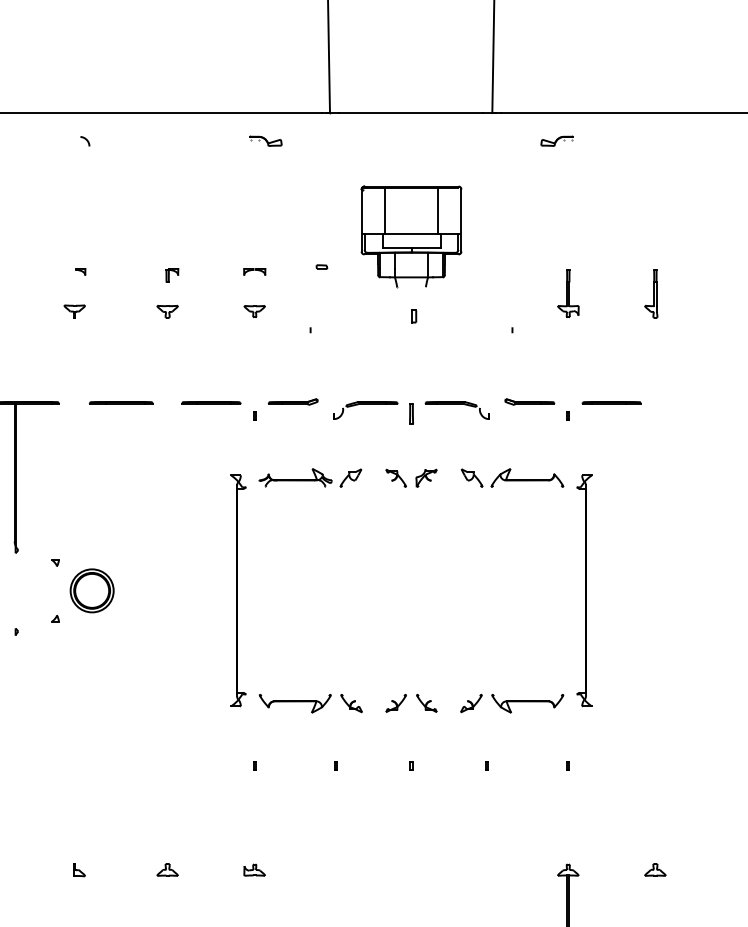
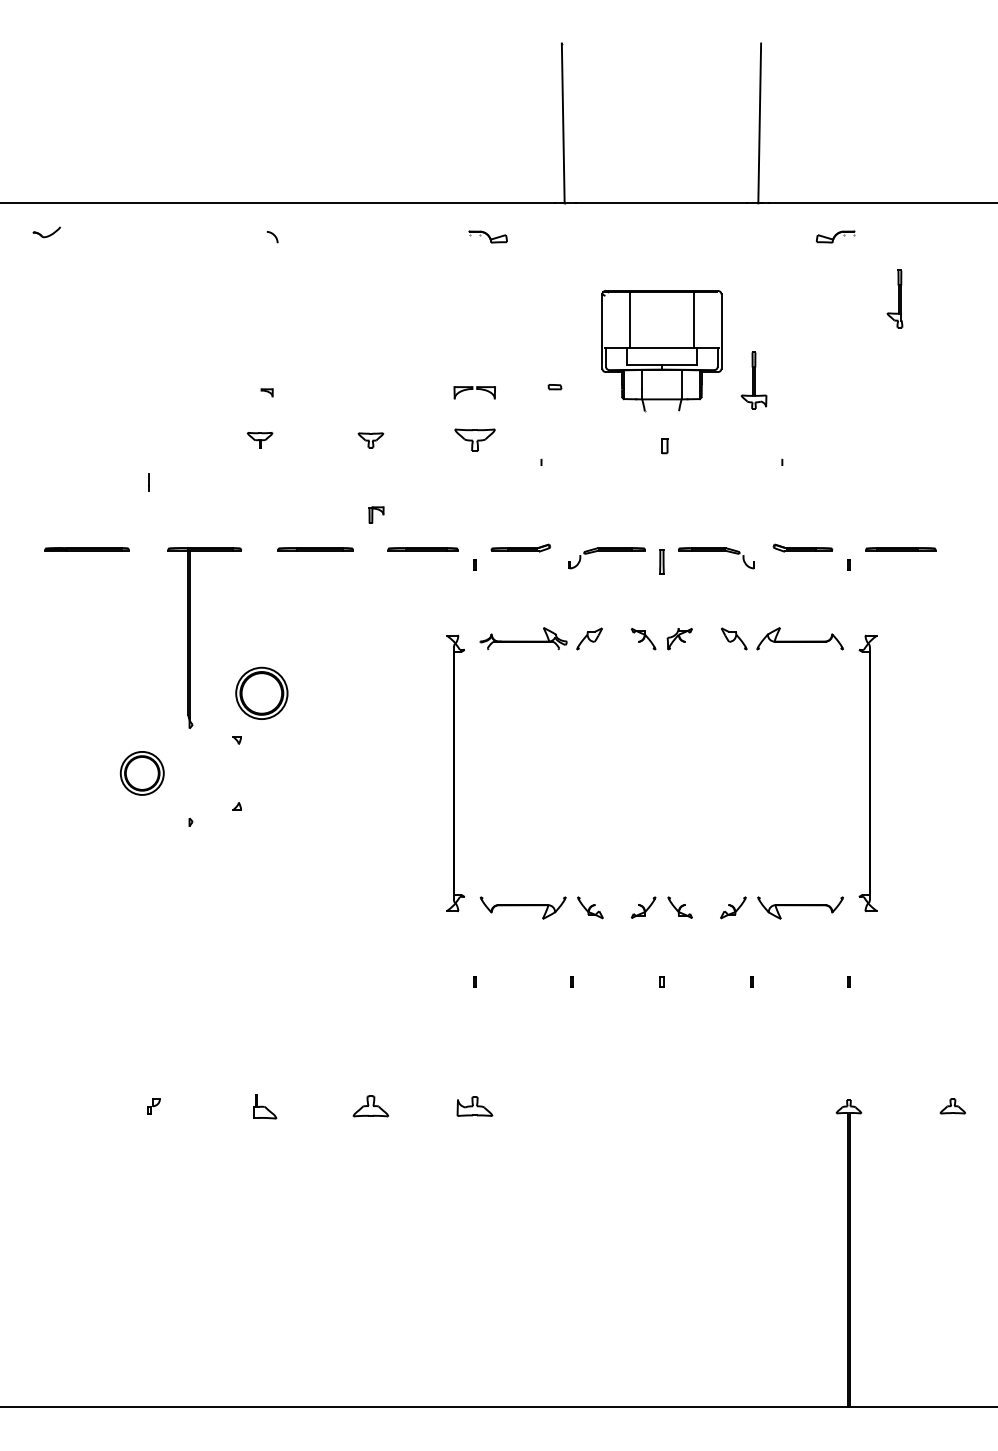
part: (254, 271) -> (474, 392), size x1.6
part: (172, 274) -> (376, 514), moved
part: (567, 293) -> (753, 380), moved
part: (650, 293) -> (894, 298), moved
part: (254, 311) -> (474, 439), size x1.6
part: (91, 590) -> (261, 692), moved
part: (79, 870) -> (265, 1106), size x1.6
part: (167, 870) -> (370, 1106), size x1.4
part: (254, 870) -> (474, 1106), size x1.4

